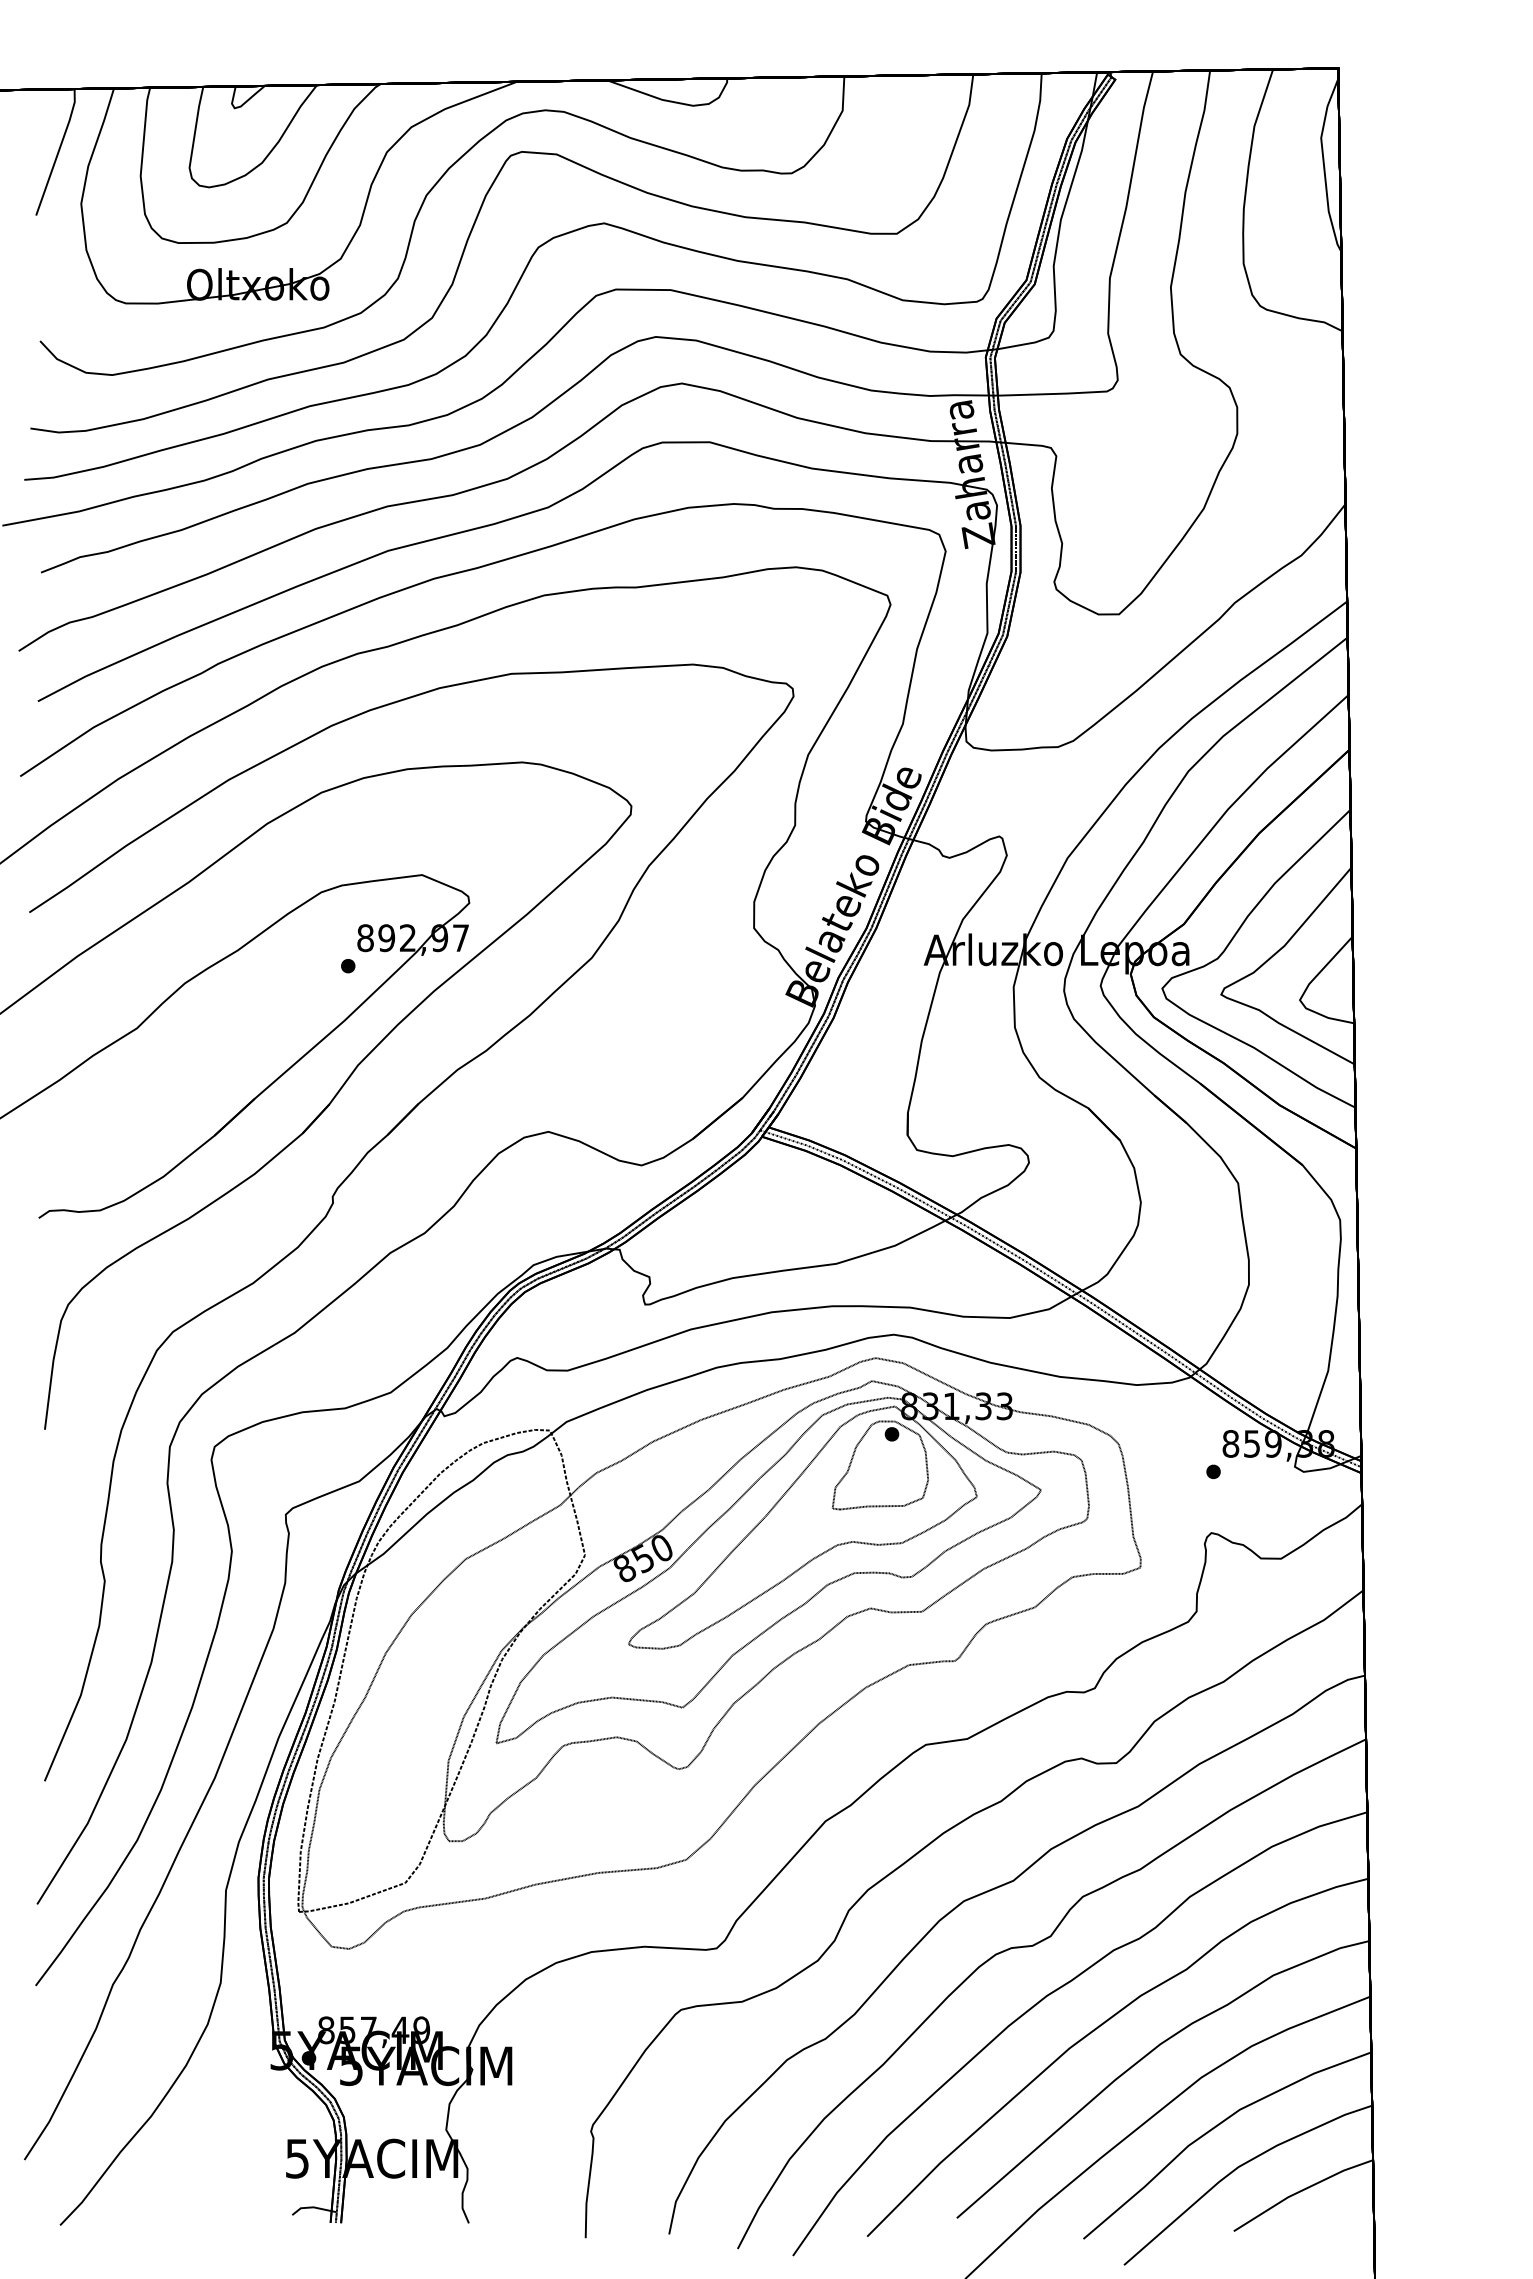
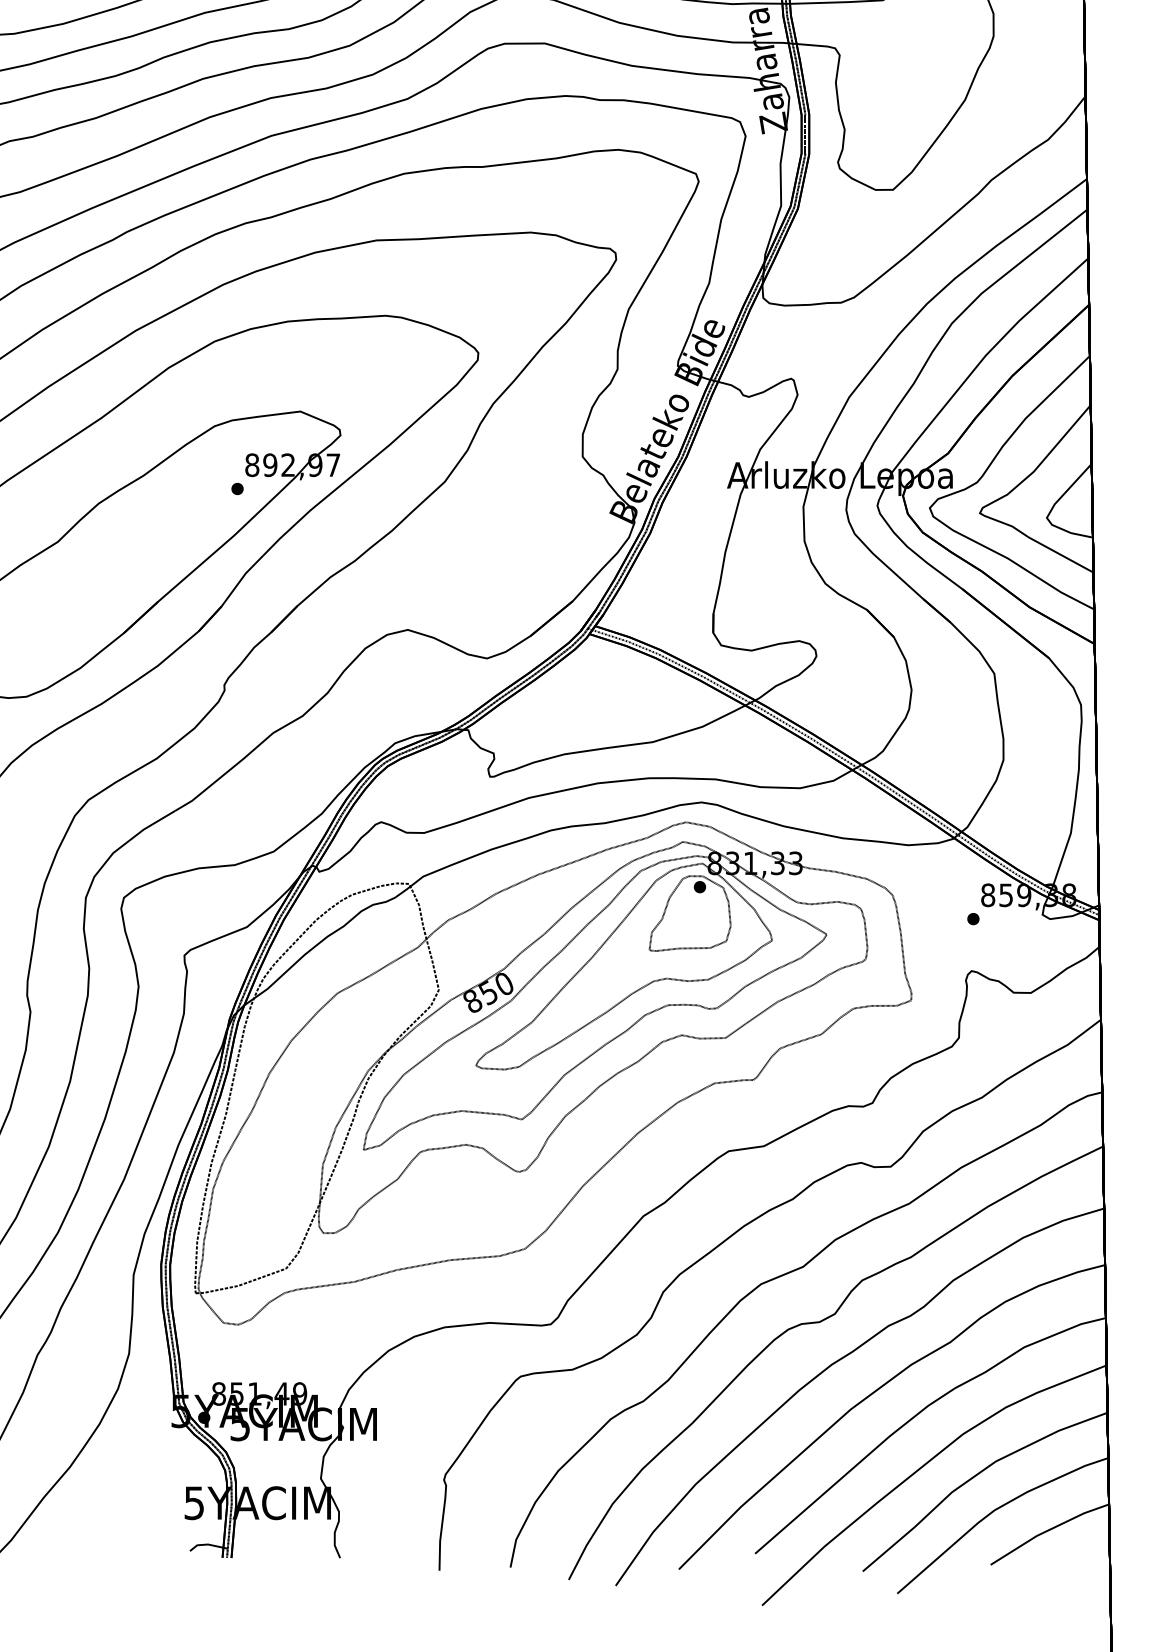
text: (368, 2029) -> (254, 1393), 857,49 -> 851,49

